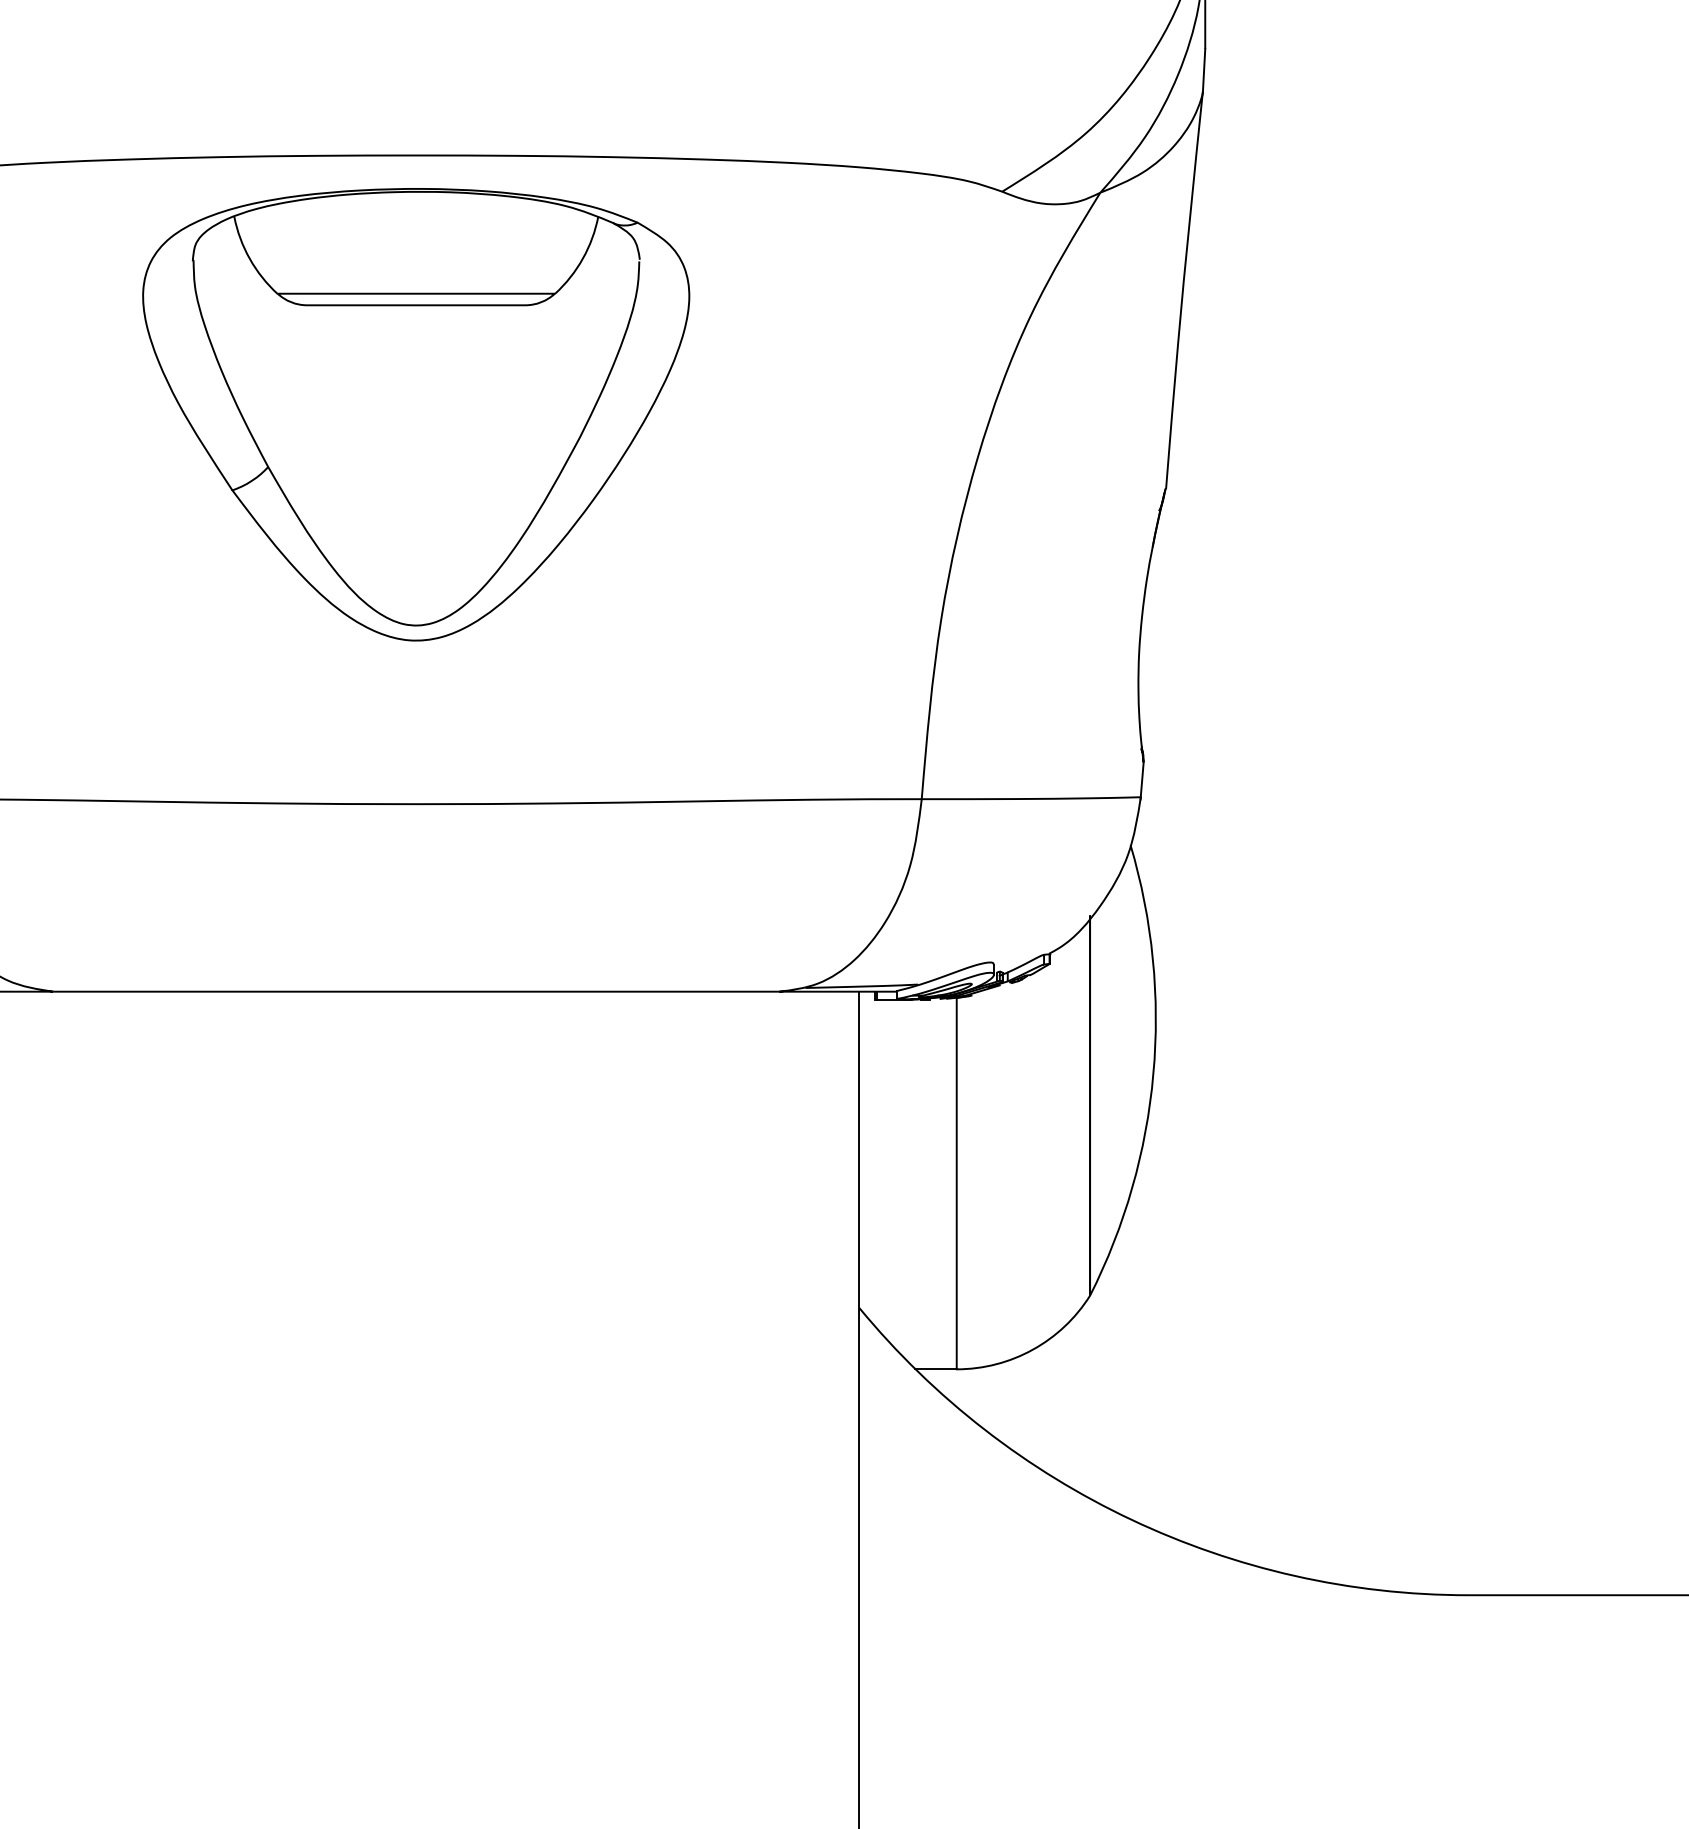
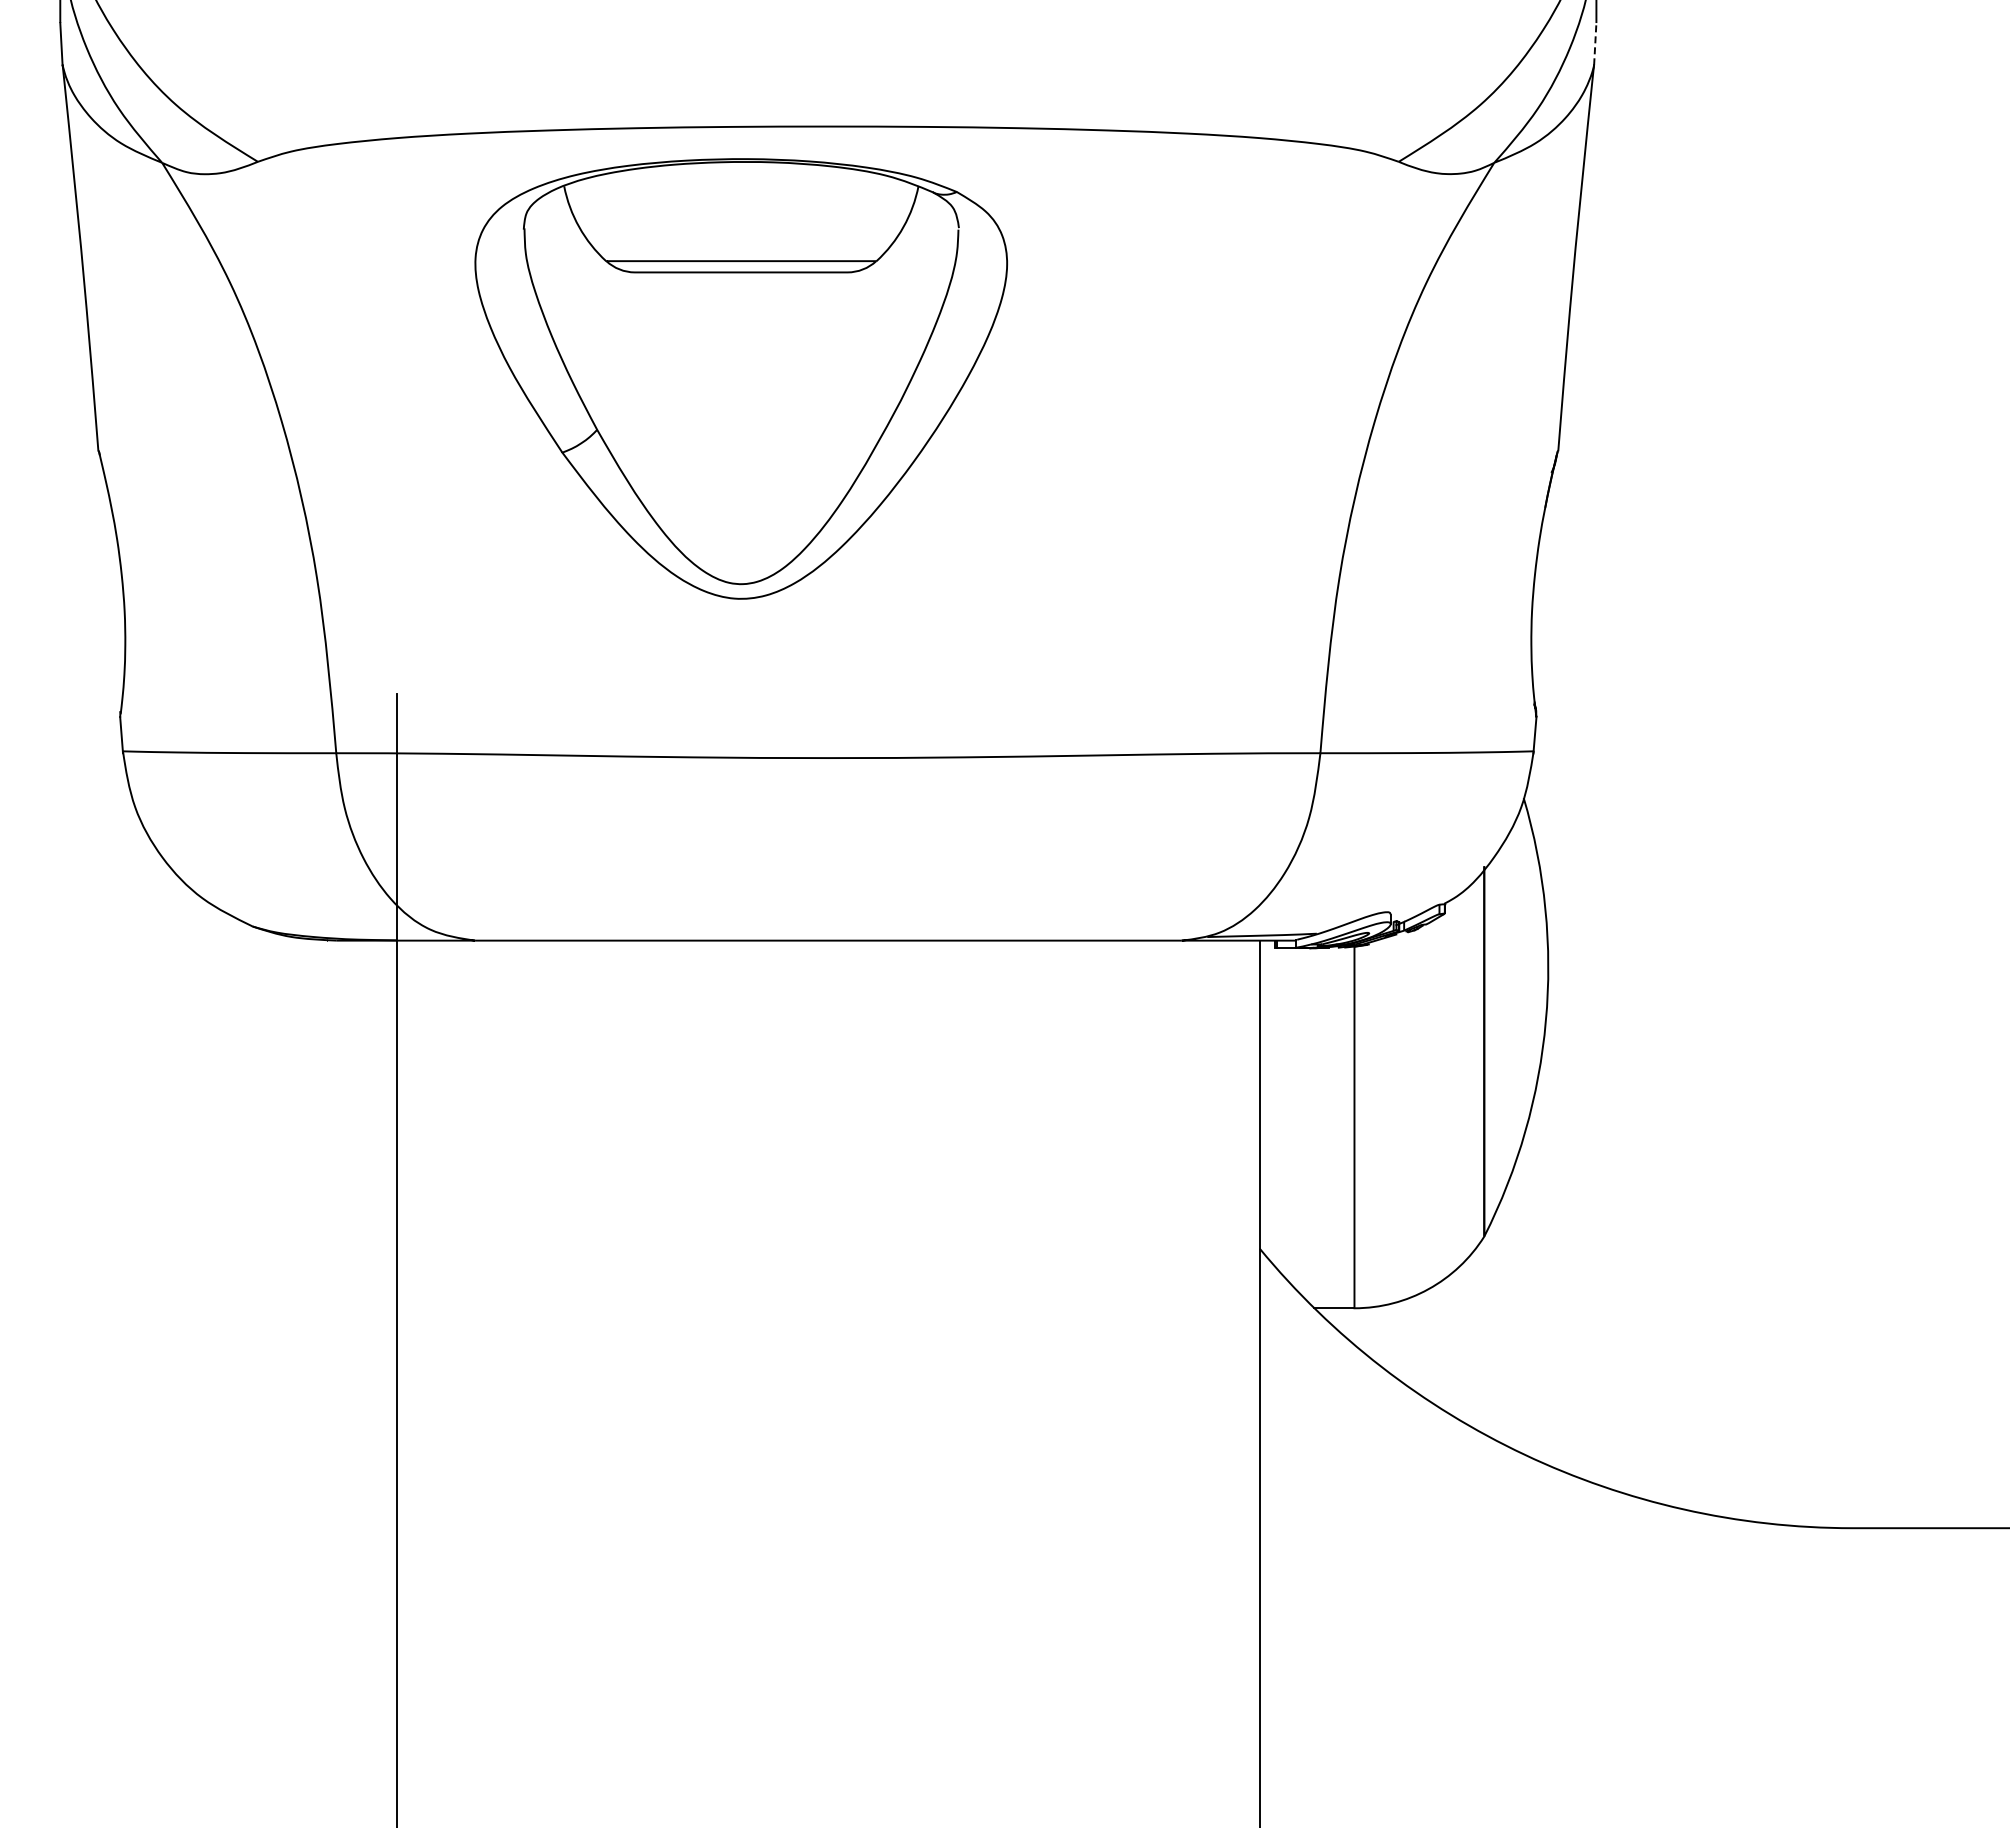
line: (1204, 70) -> (1595, 43), solid -> dashed
part: (415, 414) -> (740, 378), moved

